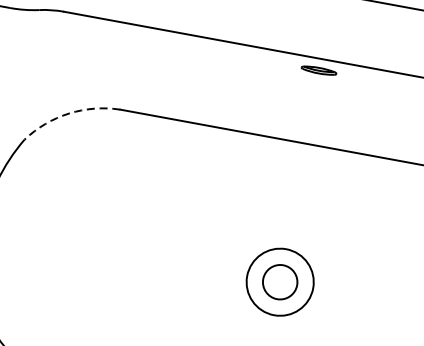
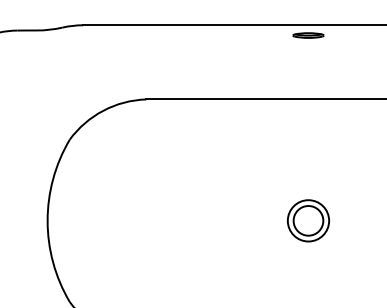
arc: (69, 113) -> (103, 110), dashed -> solid
circle: (280, 281) -> (308, 220), size x0.71

